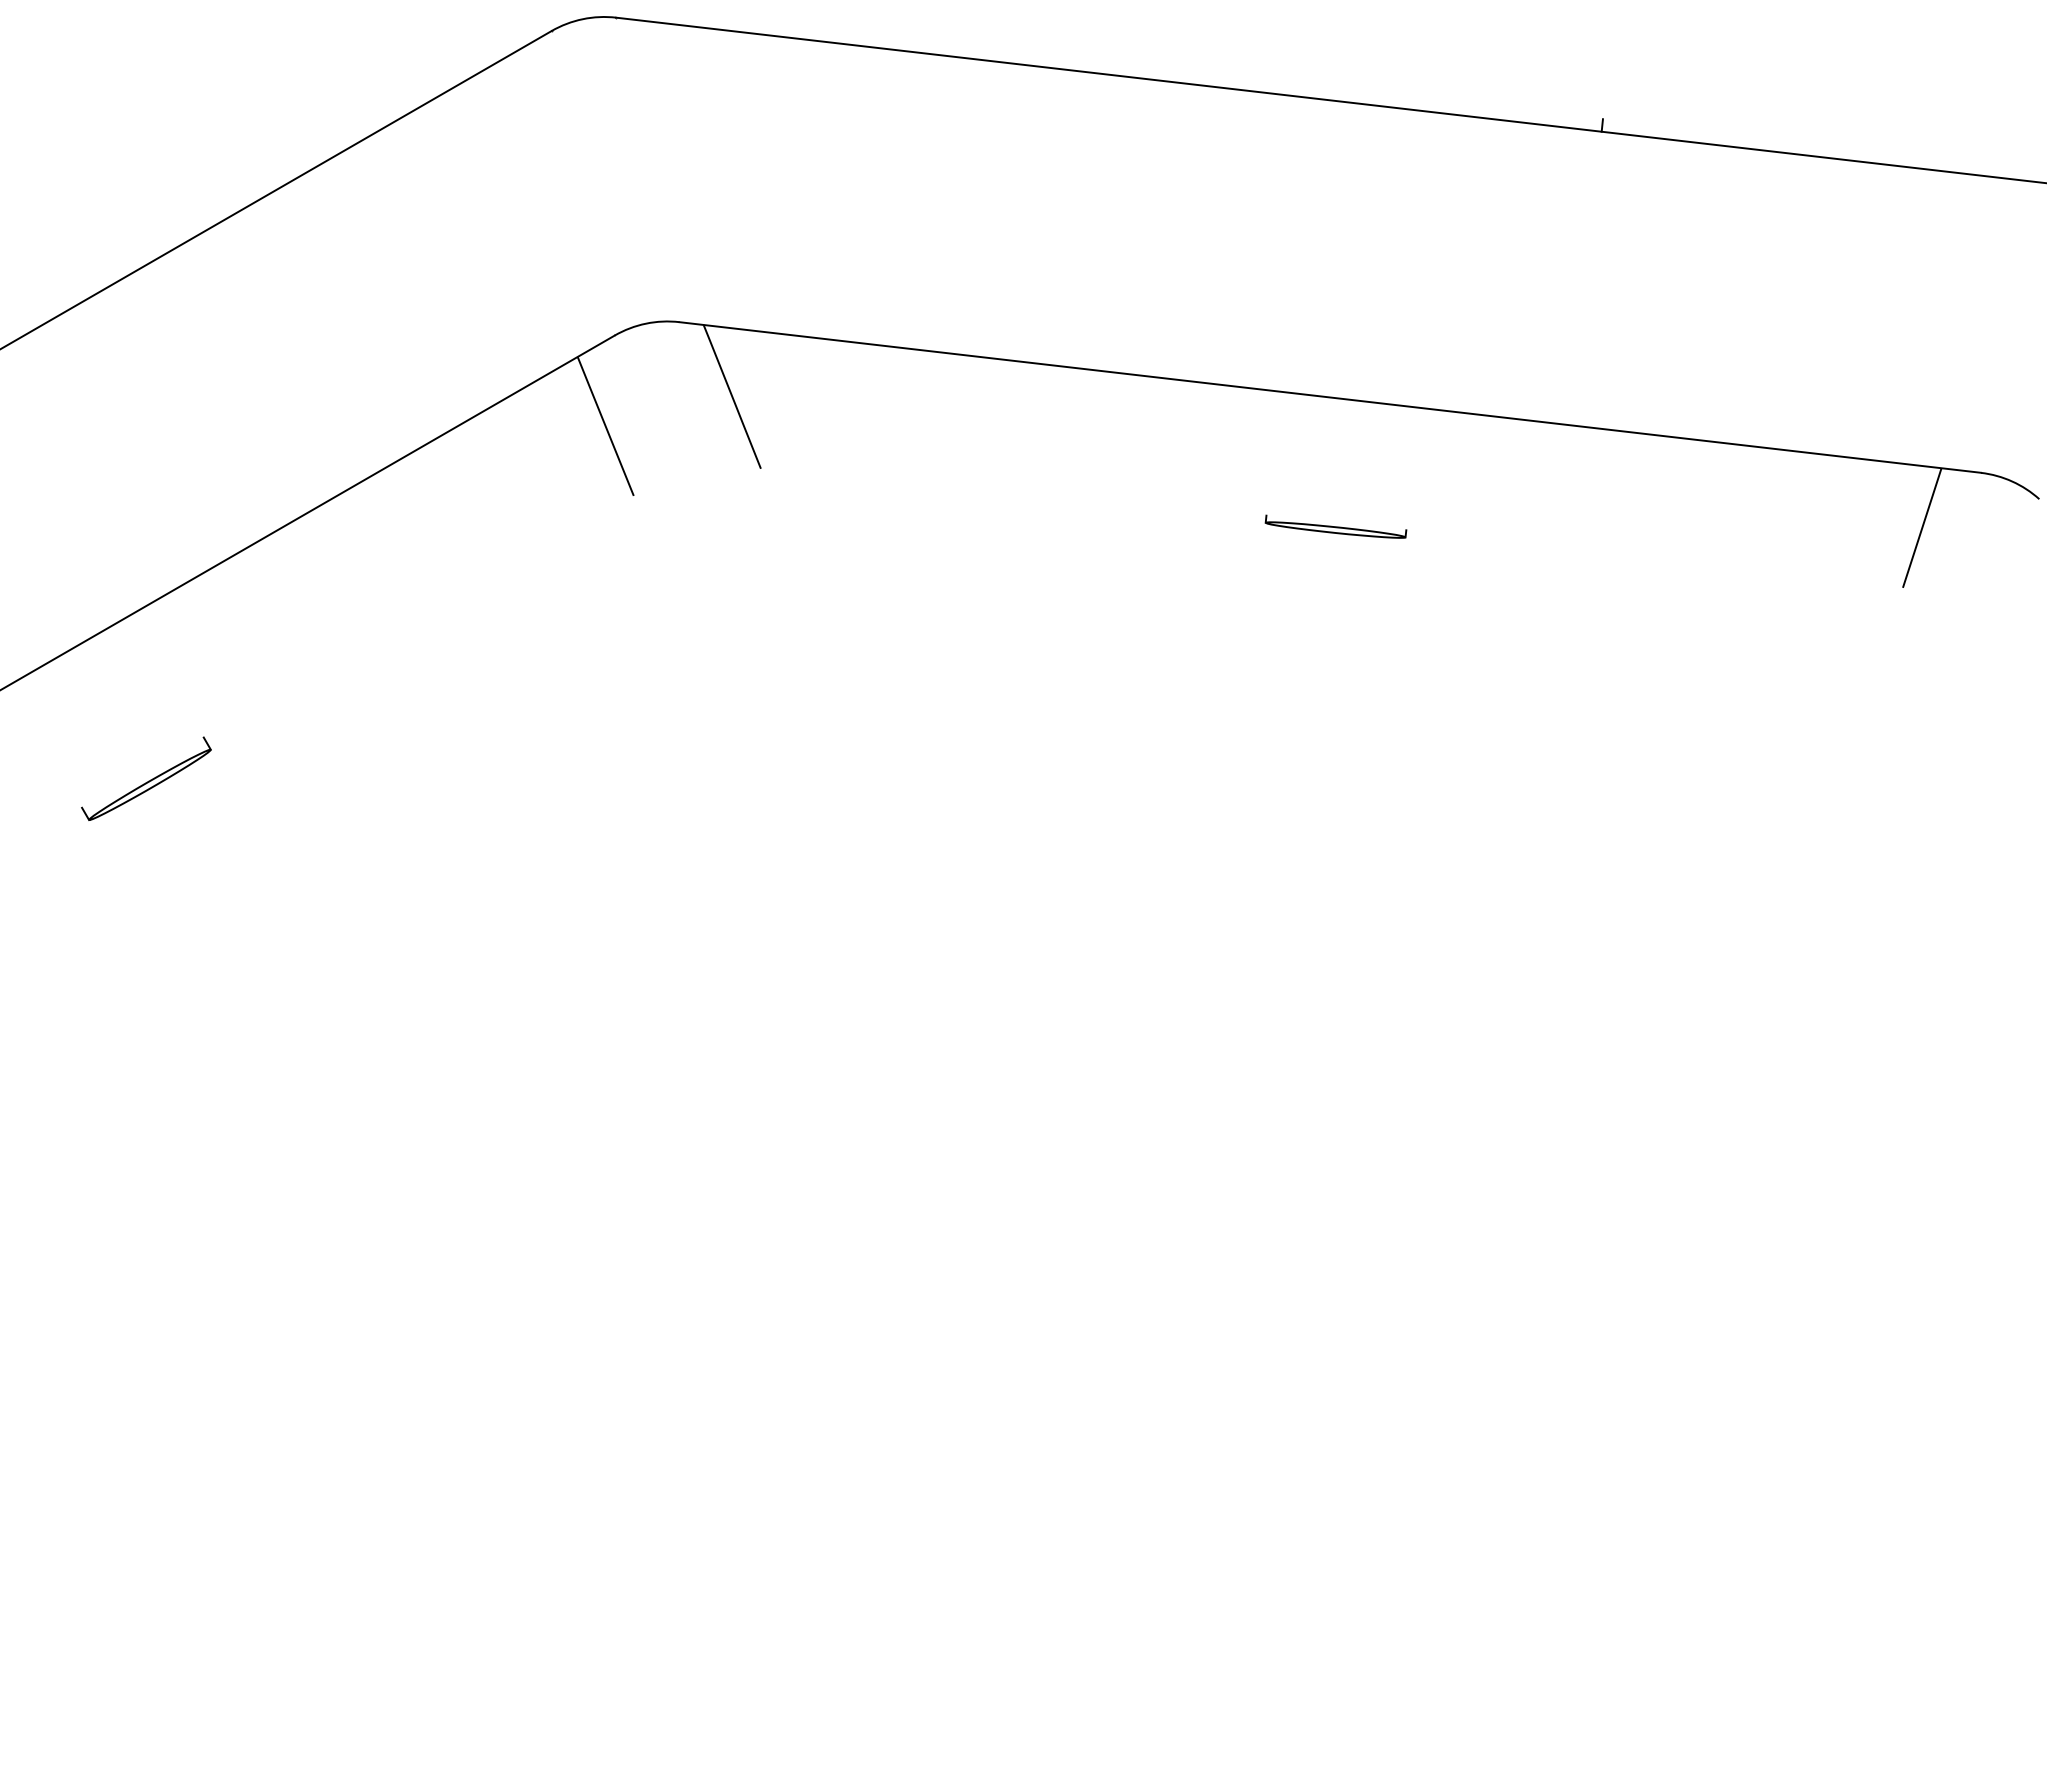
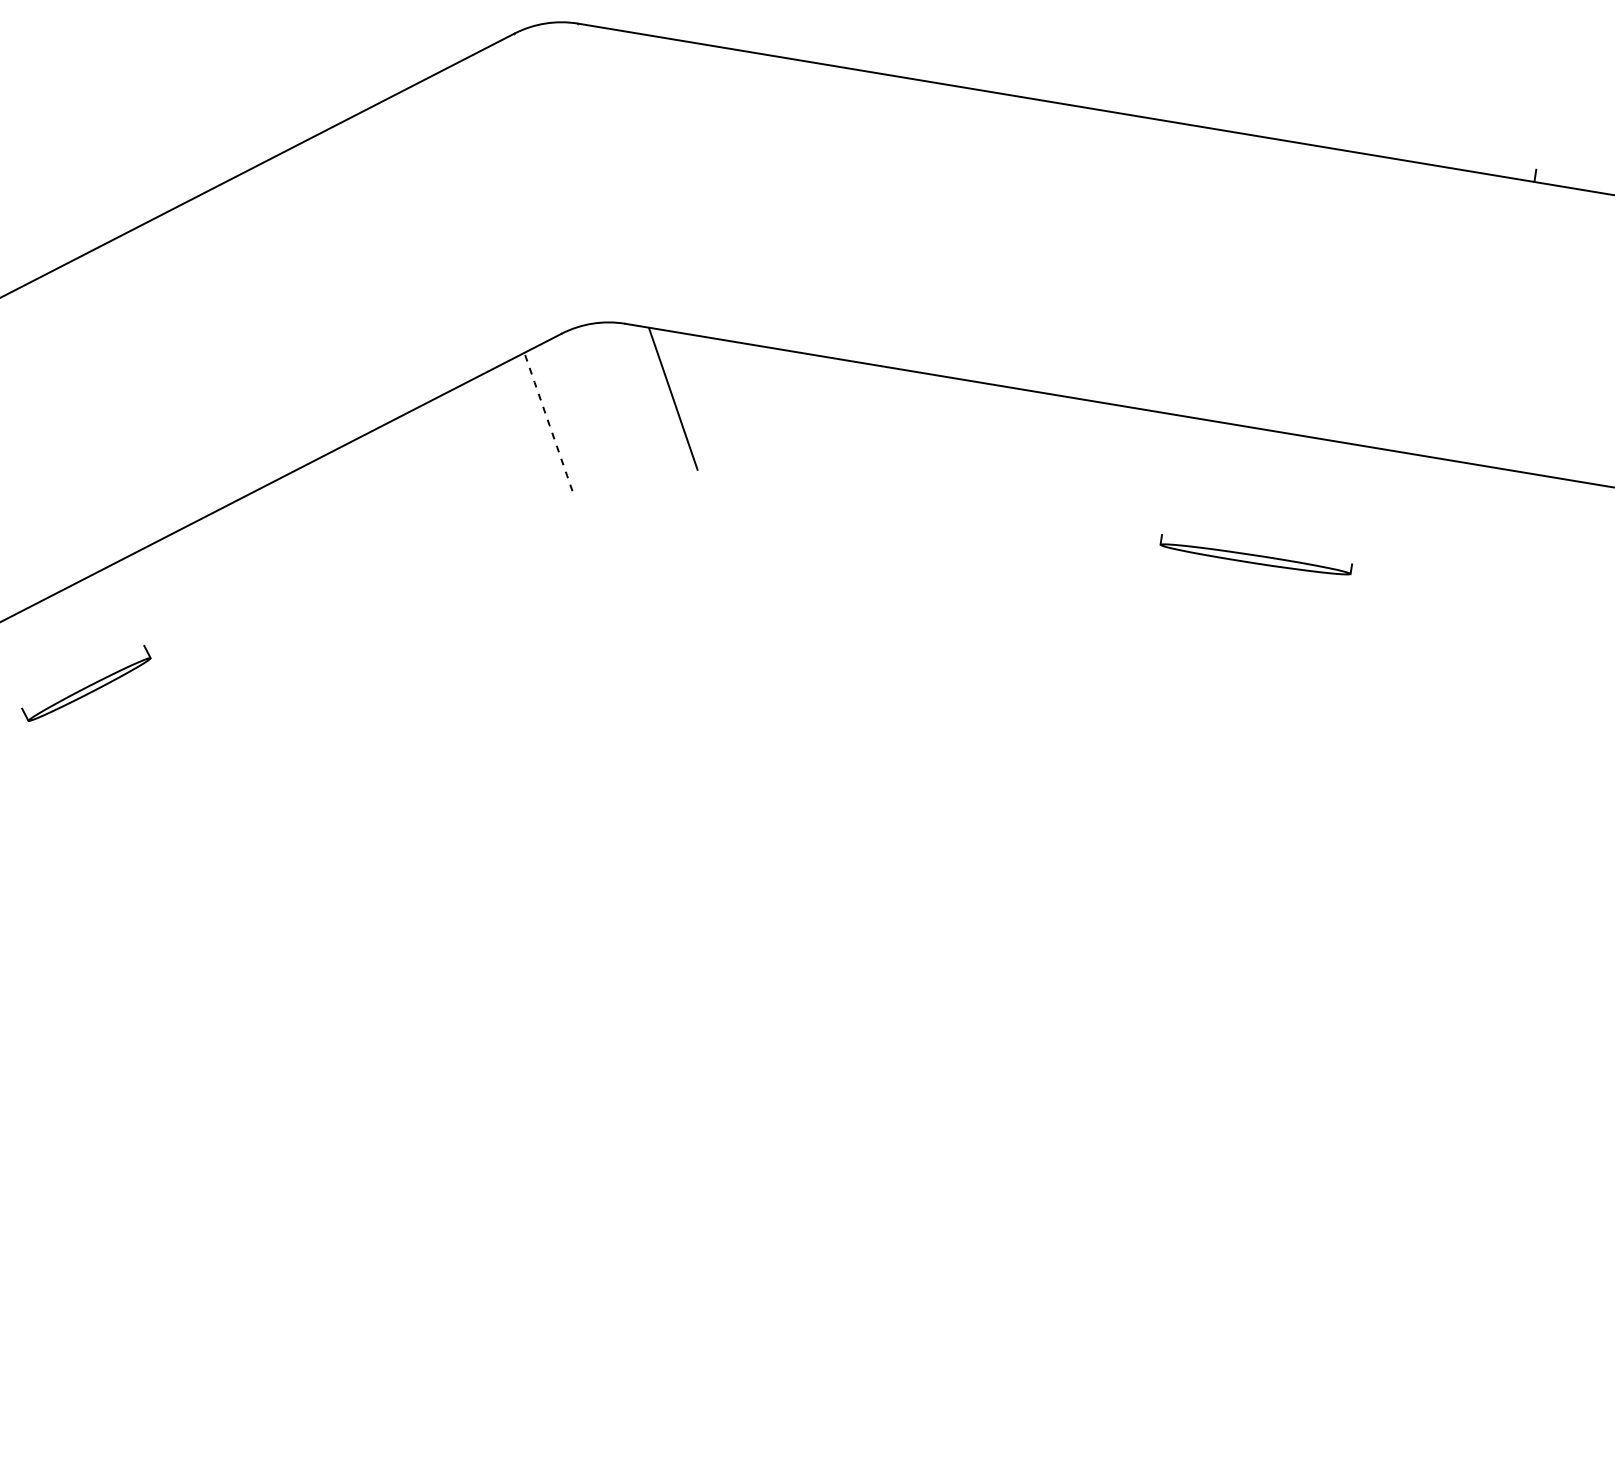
line: (605, 425) -> (548, 421), solid -> dashed
part: (1335, 526) -> (1255, 554), size x1.4
part: (146, 778) -> (86, 683), moved

